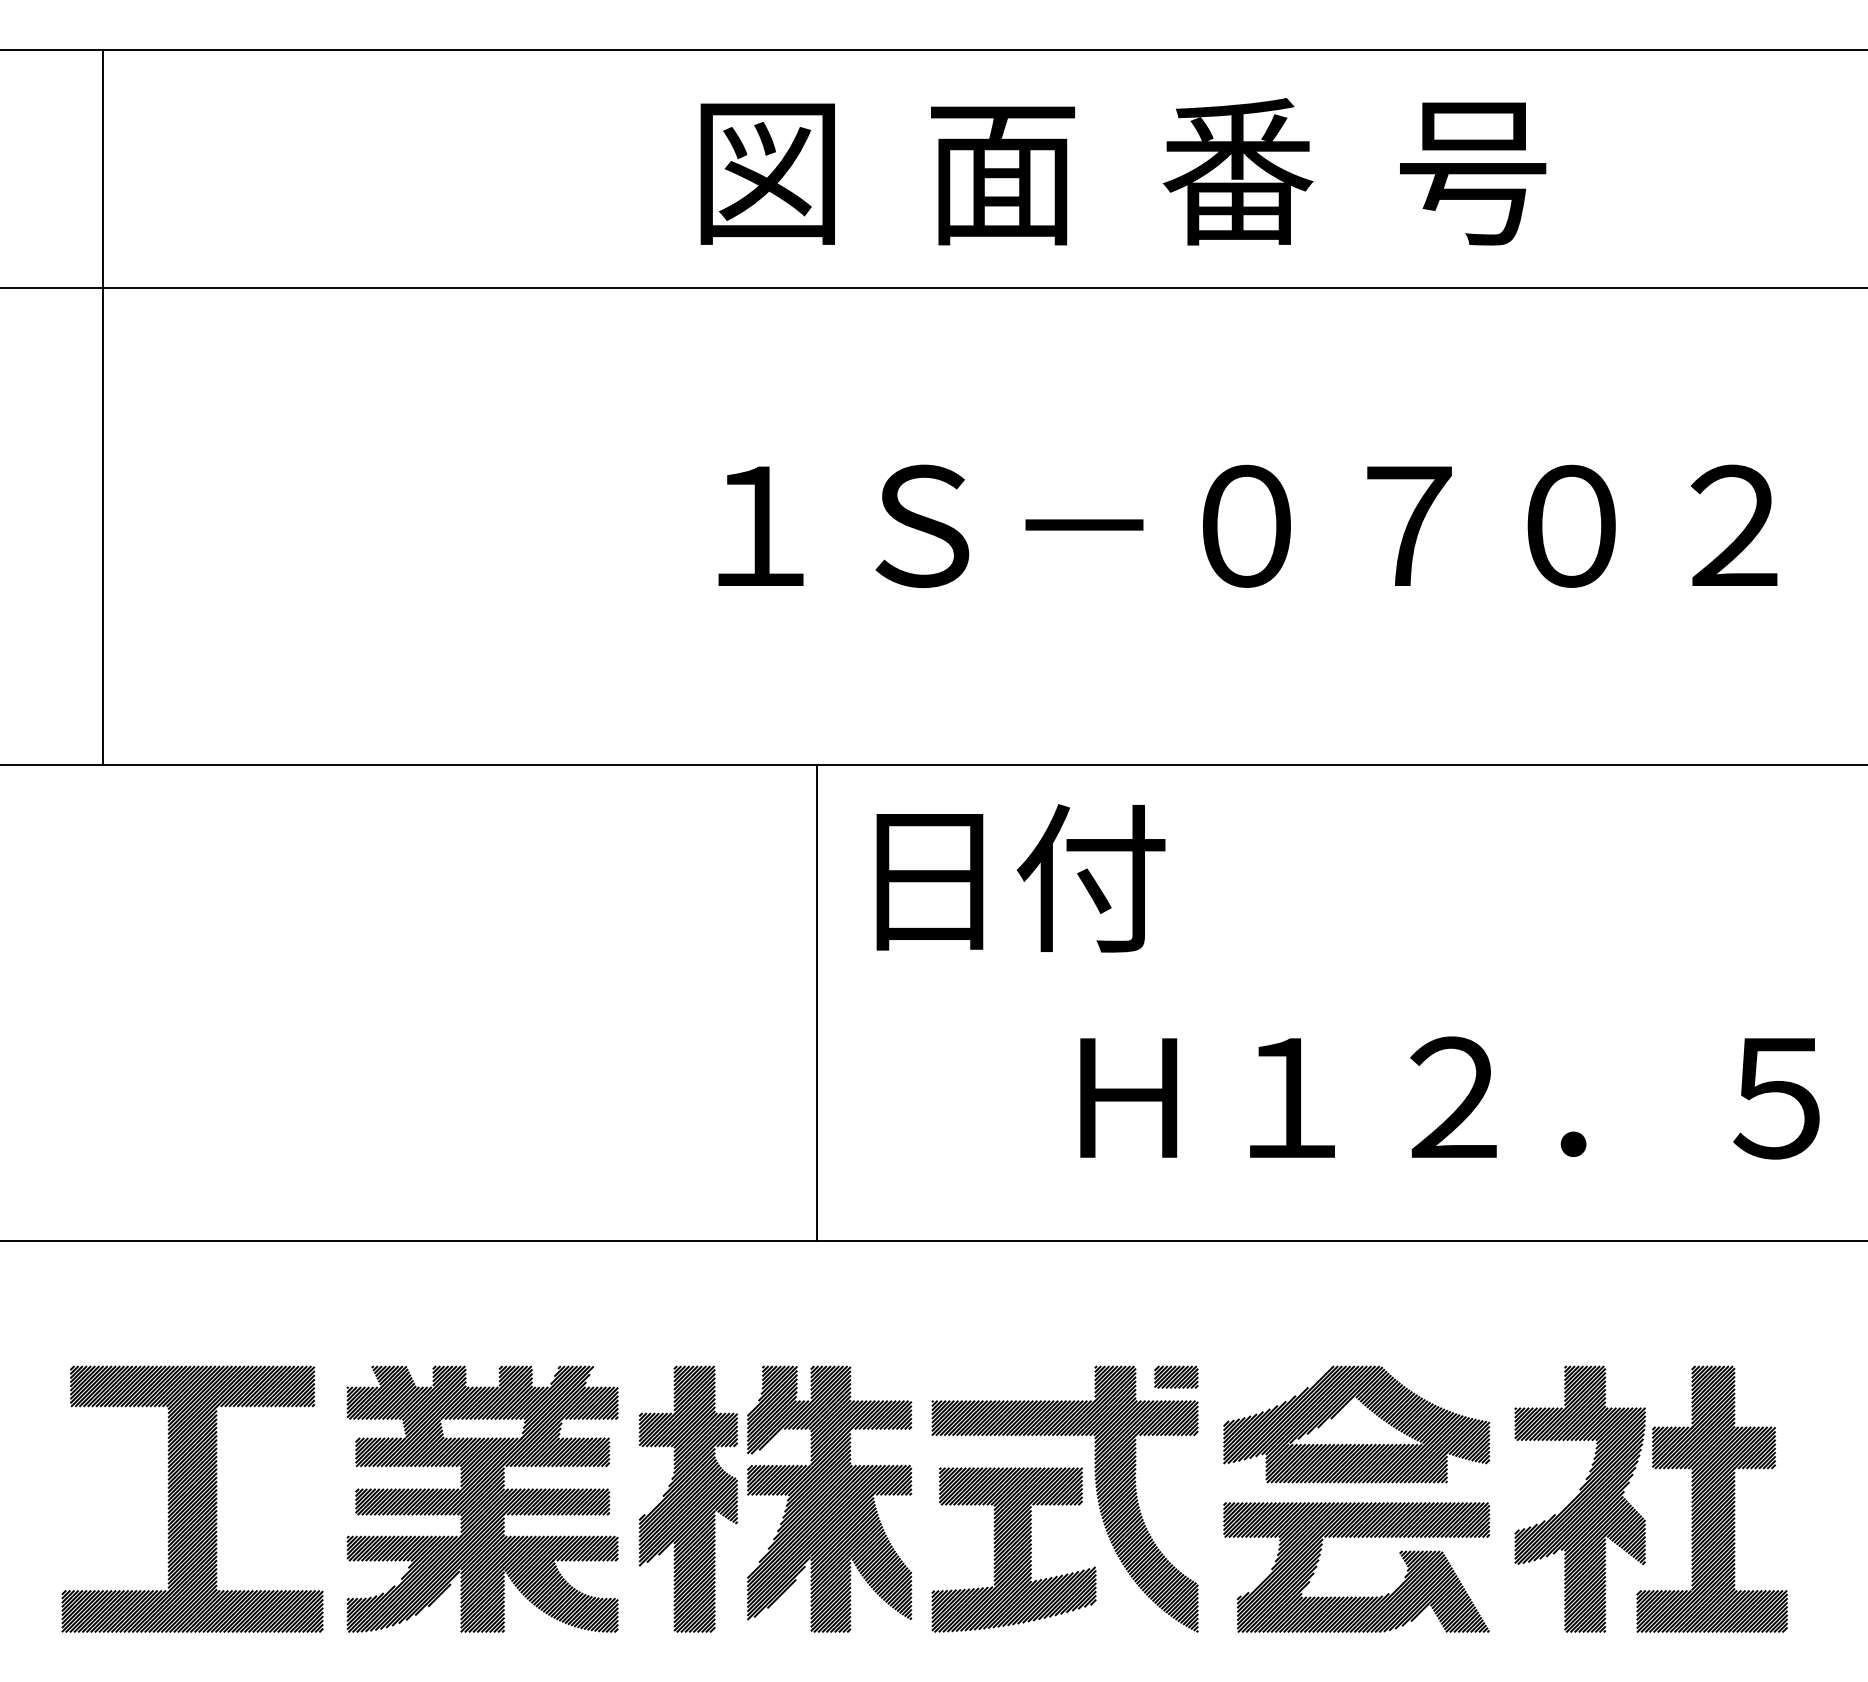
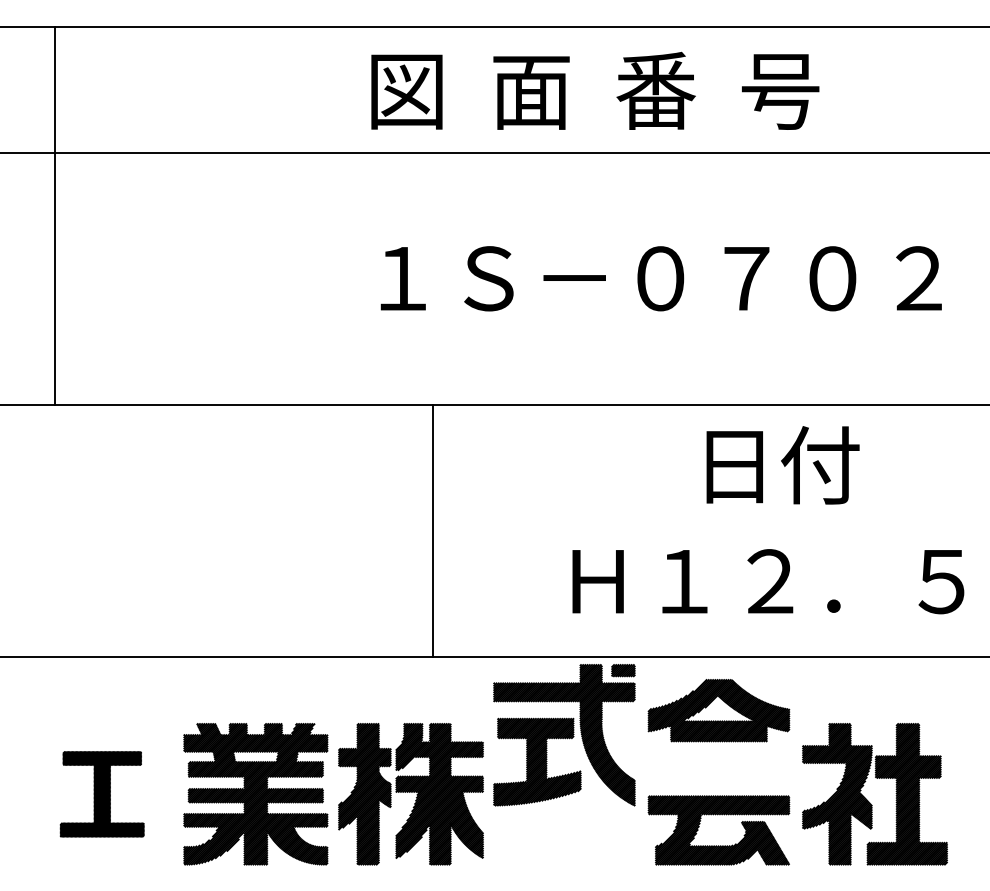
text: (1019, 878) -> (782, 465), moved
part: (1355, 1424) -> (718, 710), moved
part: (193, 1499) -> (102, 794), size x0.6
part: (1065, 1499) -> (564, 735), moved

